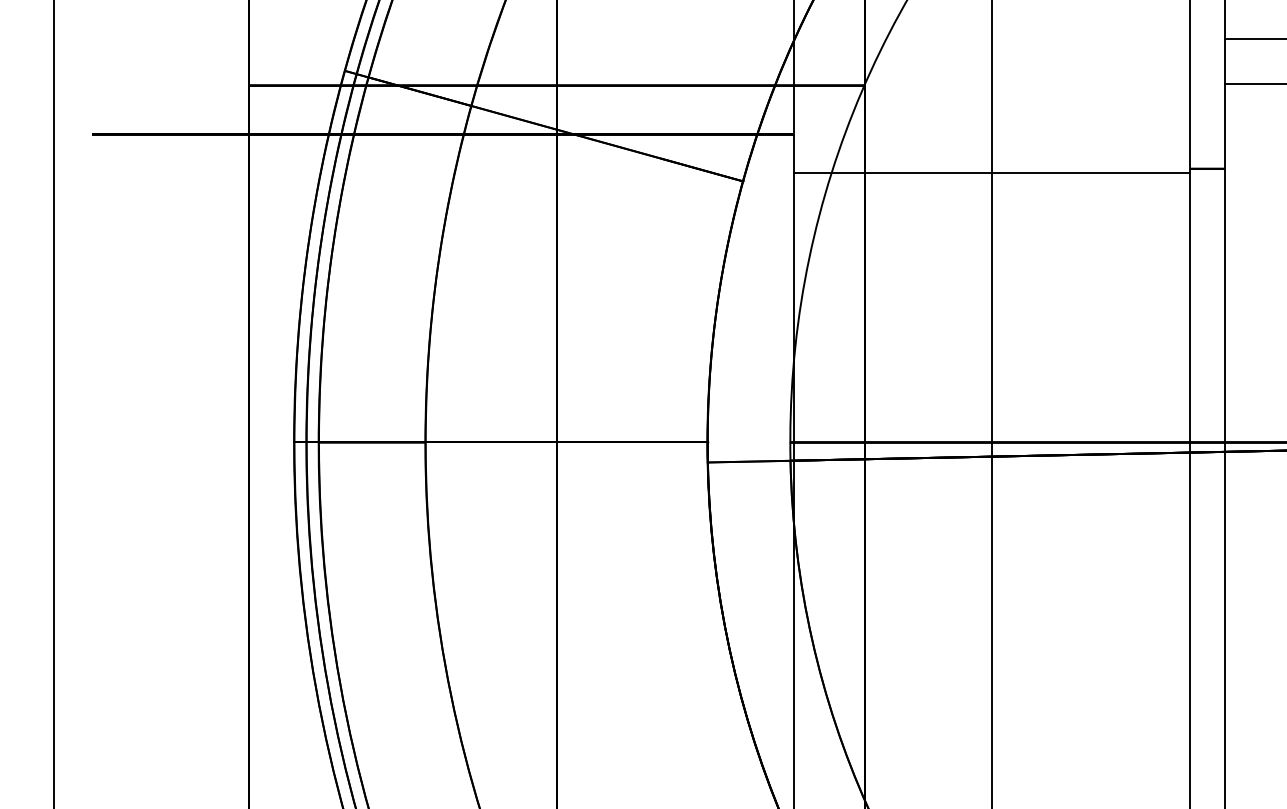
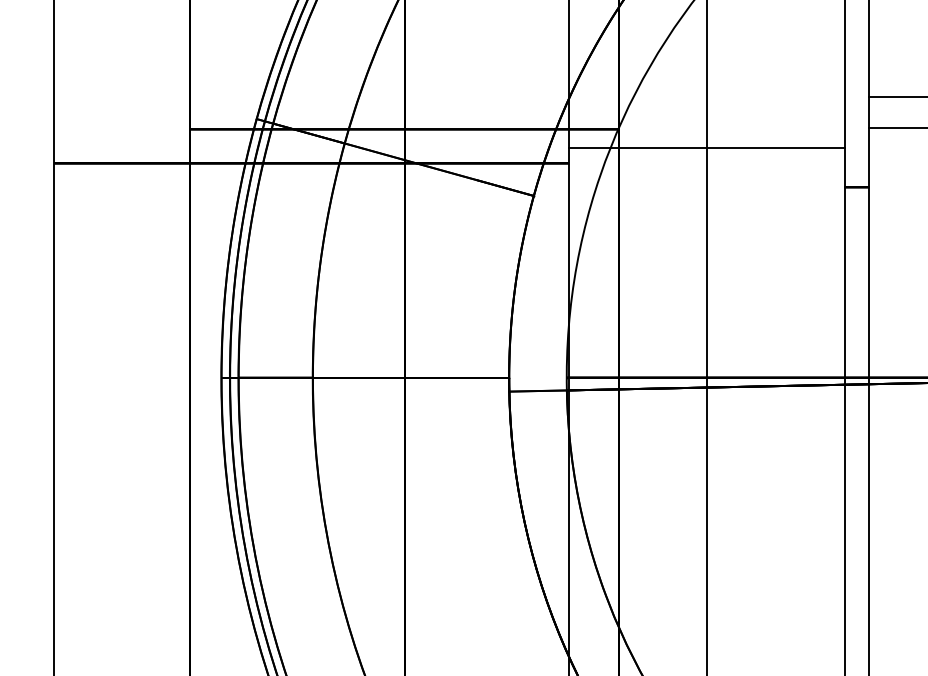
line: (991, 172) -> (706, 147), moved

